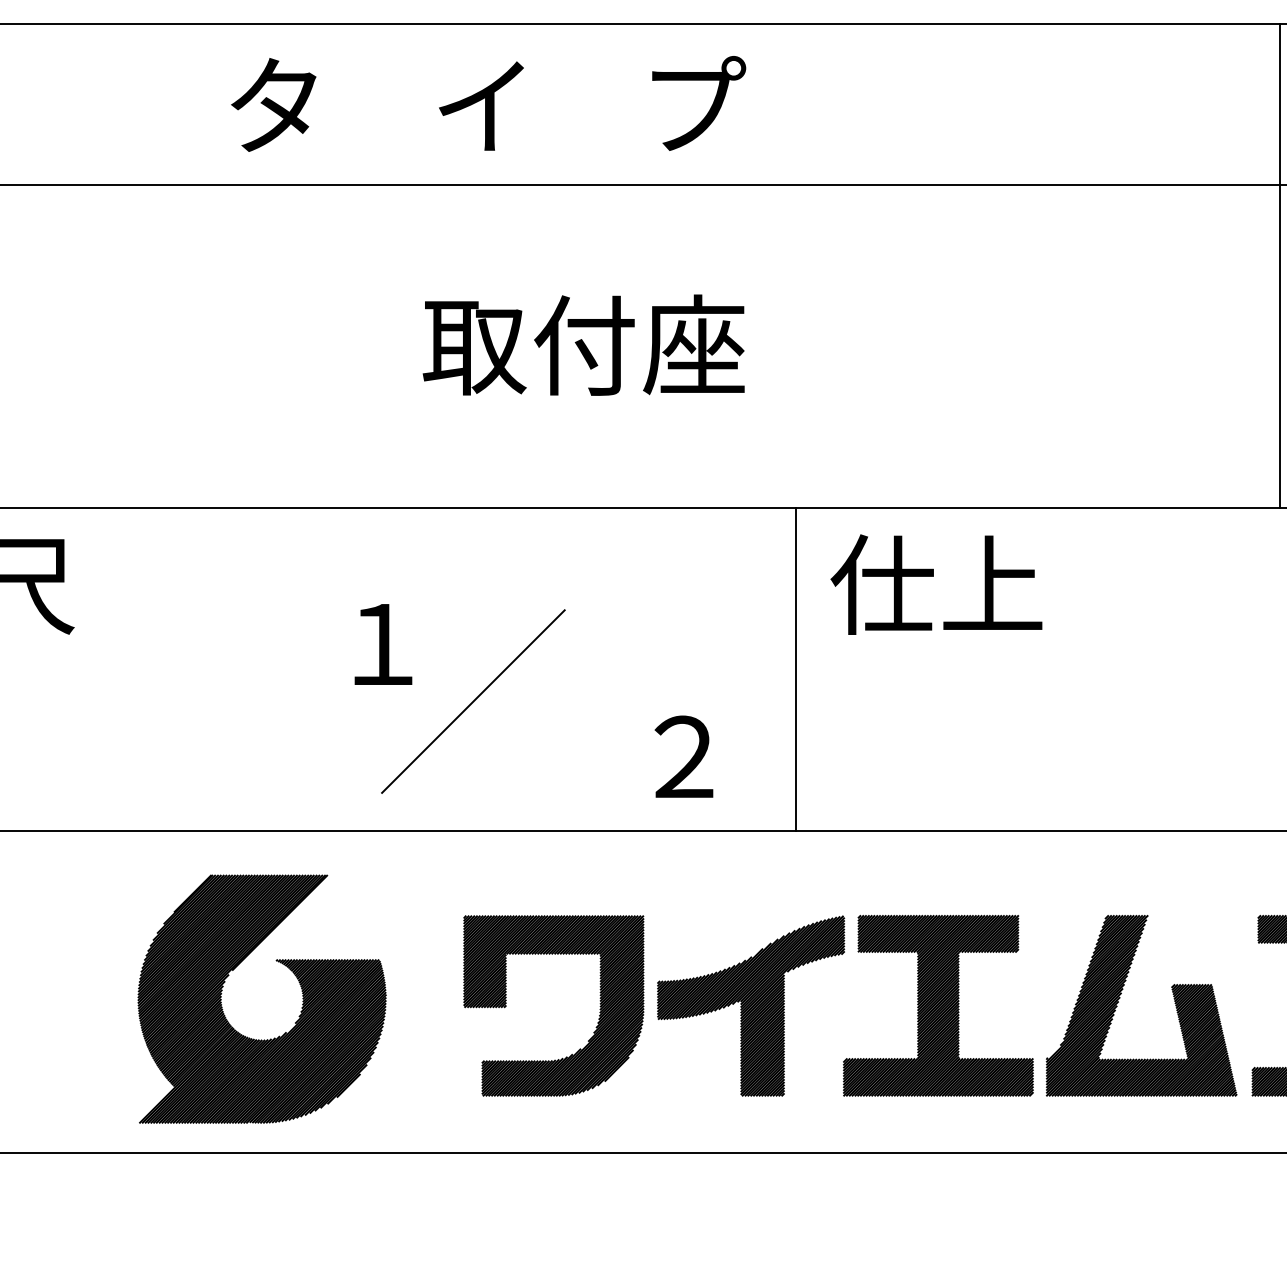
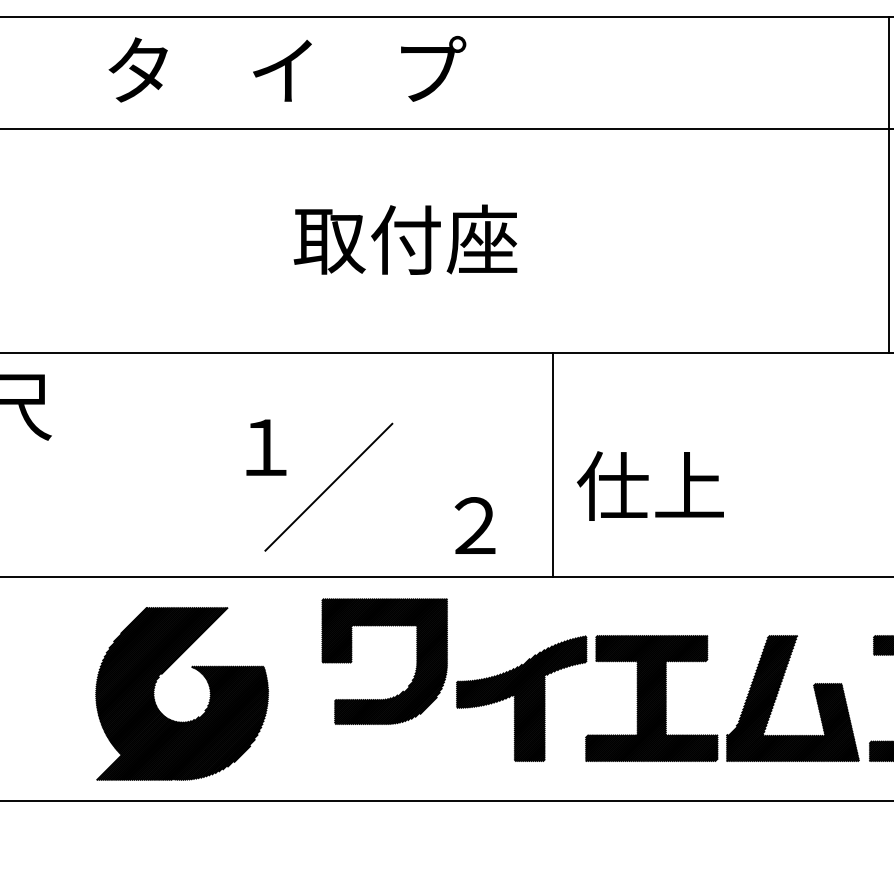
text: (488, 104) -> (287, 69), moved
text: (936, 583) -> (650, 485), moved
part: (598, 1015) -> (415, 668), moved

